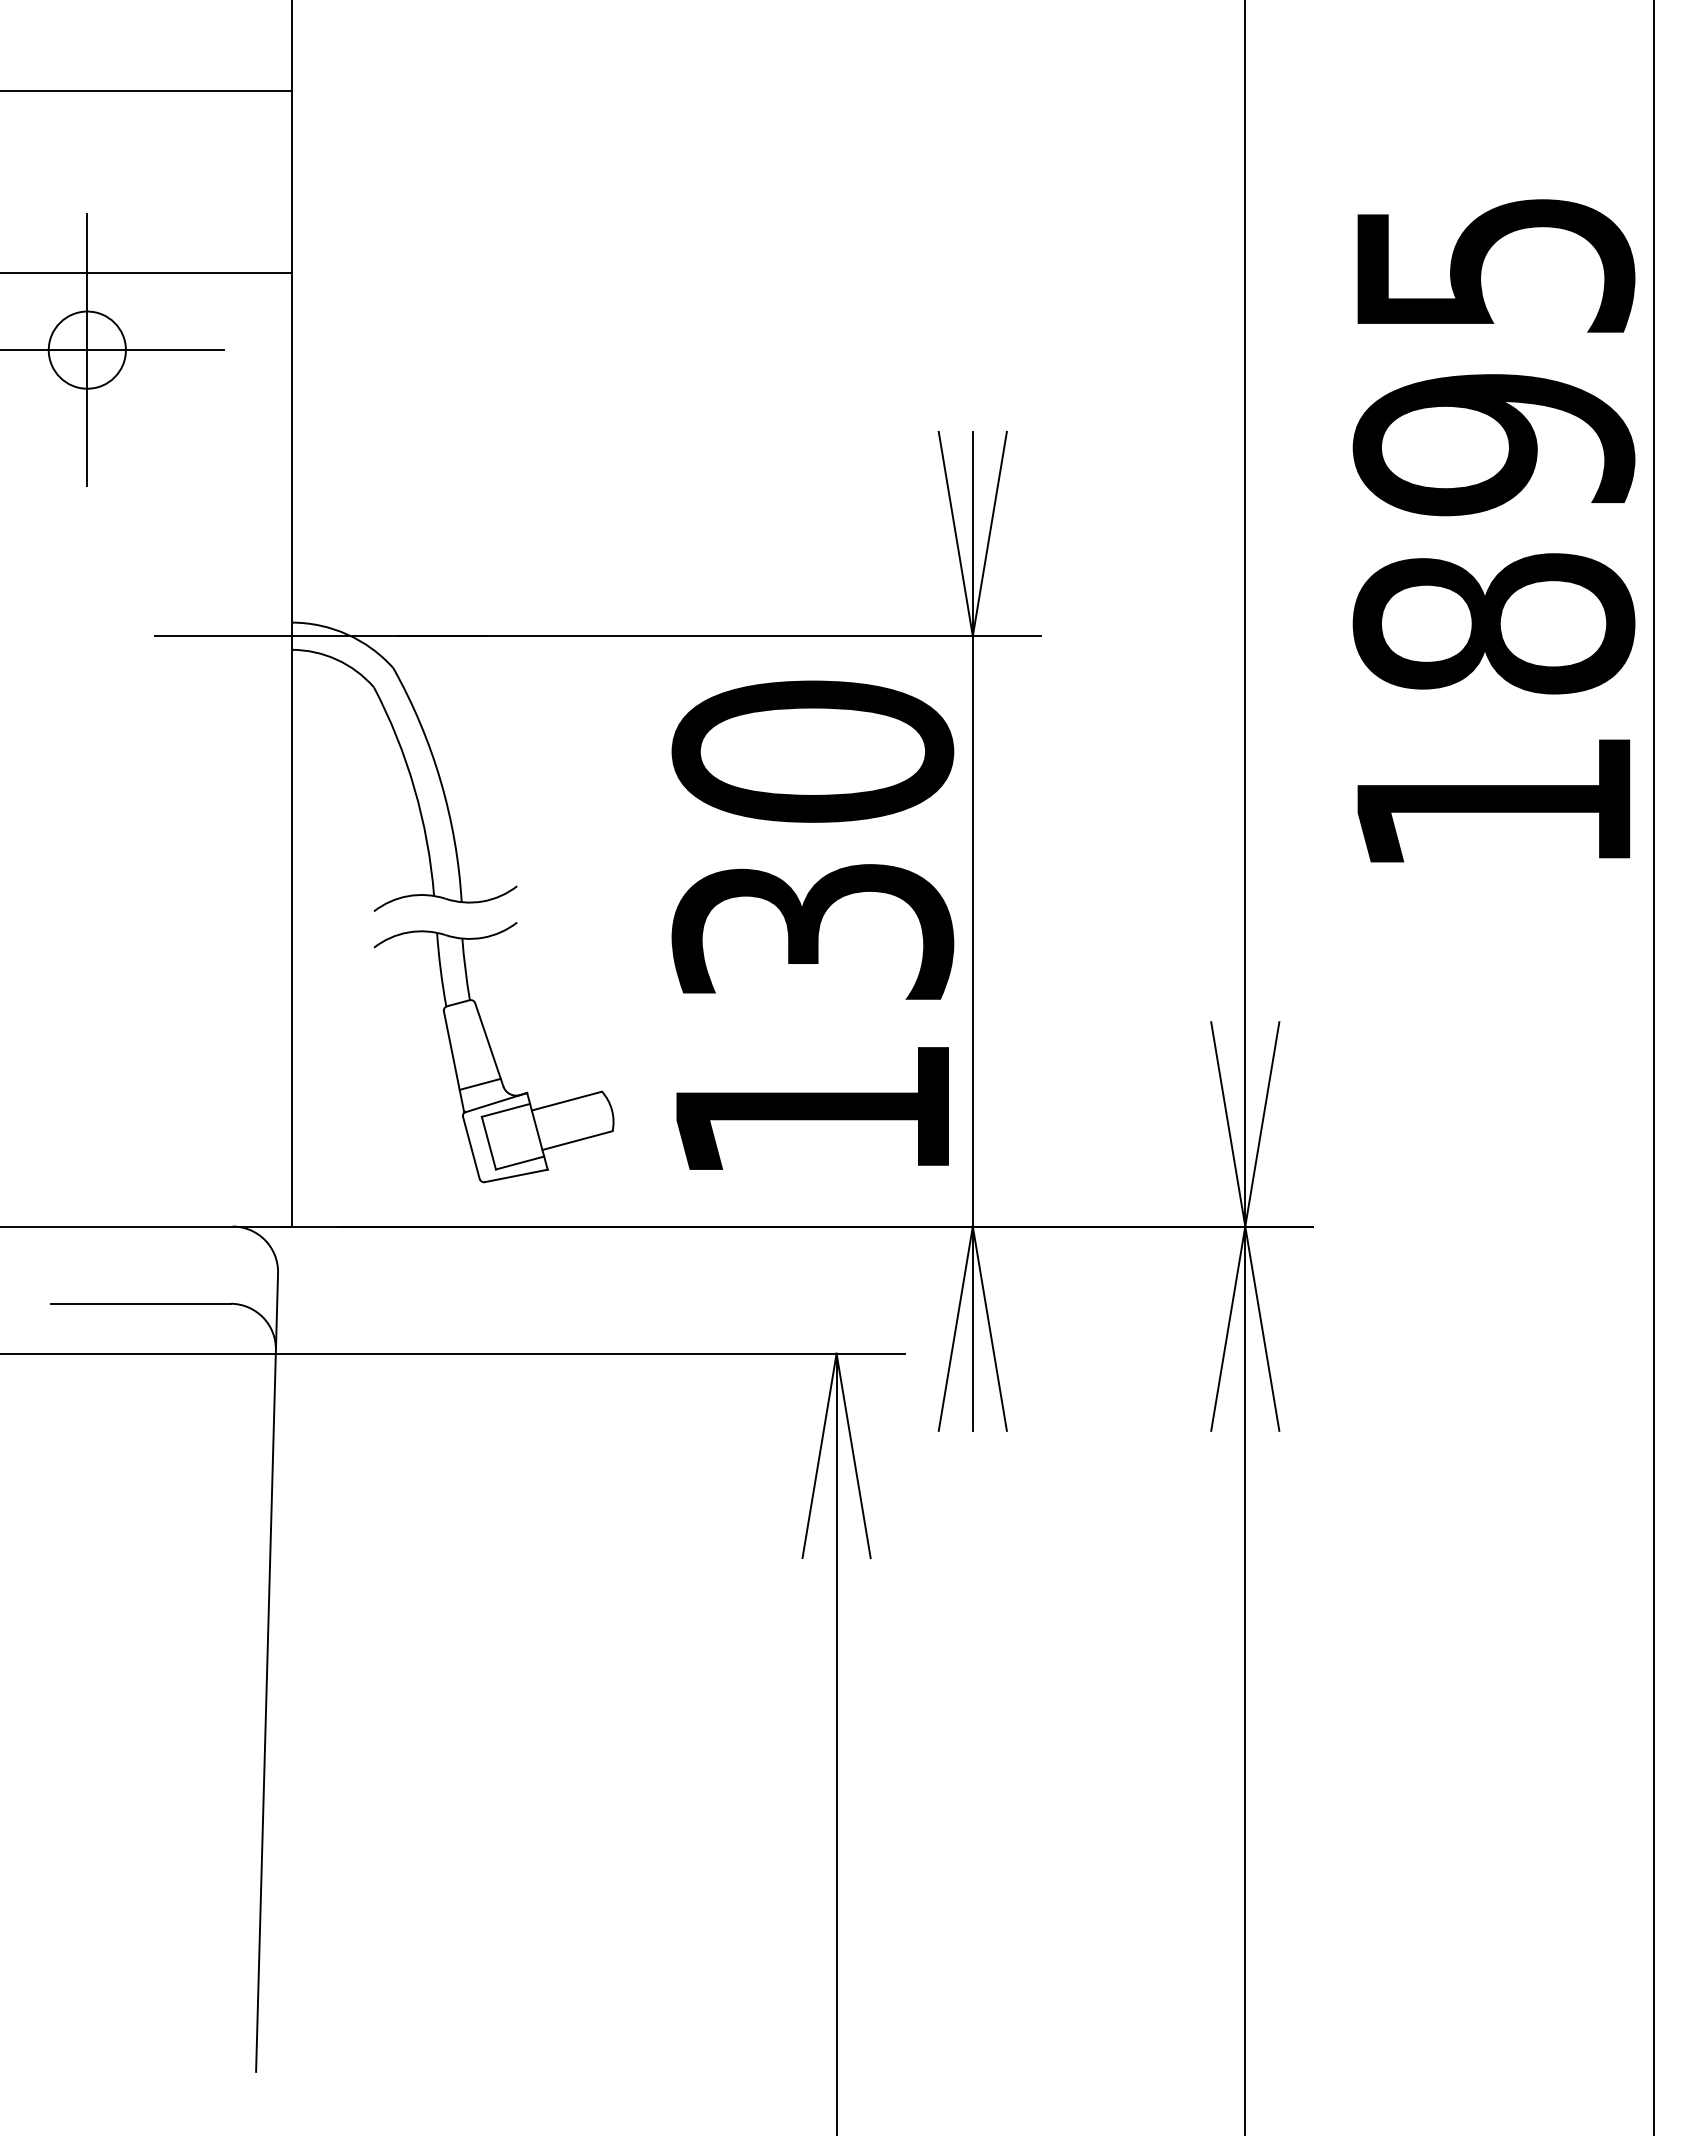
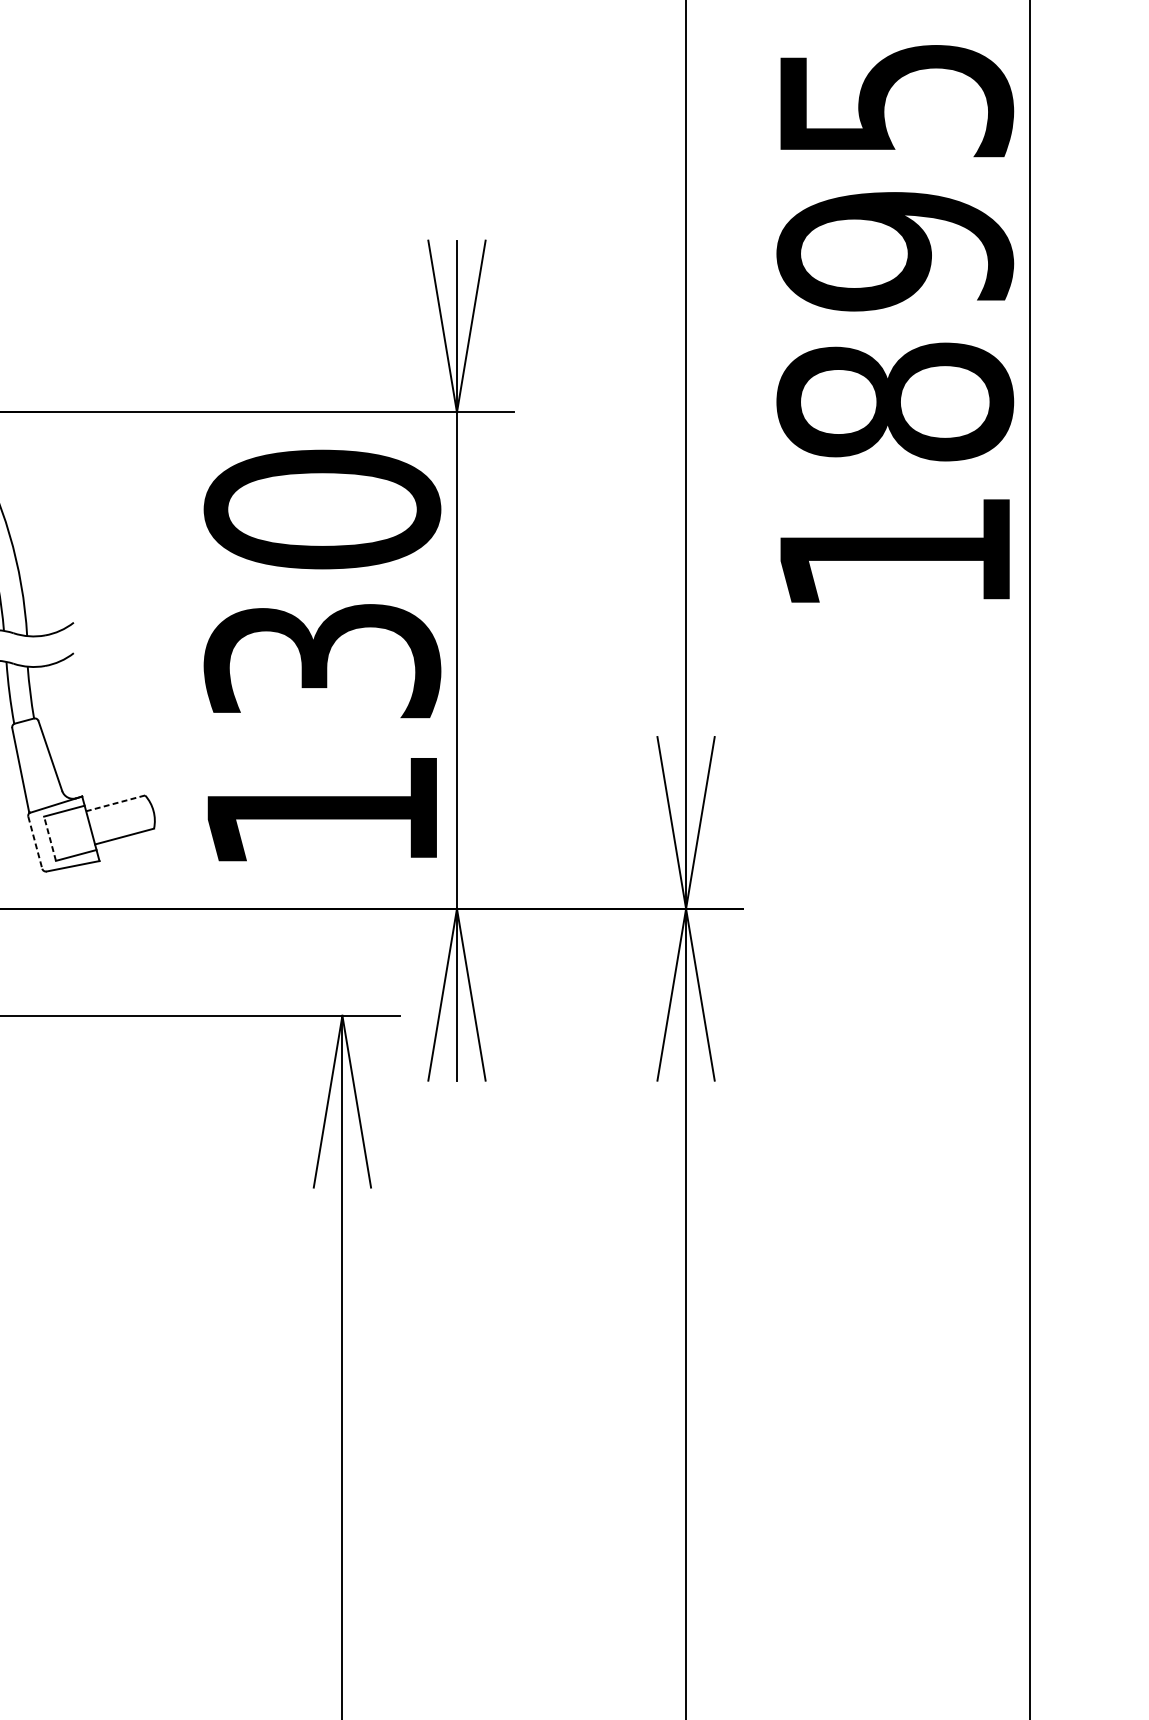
line: (479, 1083) -> (42, 788), removed
line: (566, 1101) -> (115, 803), solid -> dashed
line: (488, 1142) -> (49, 838), solid -> dashed
line: (471, 1148) -> (35, 843), solid -> dashed

